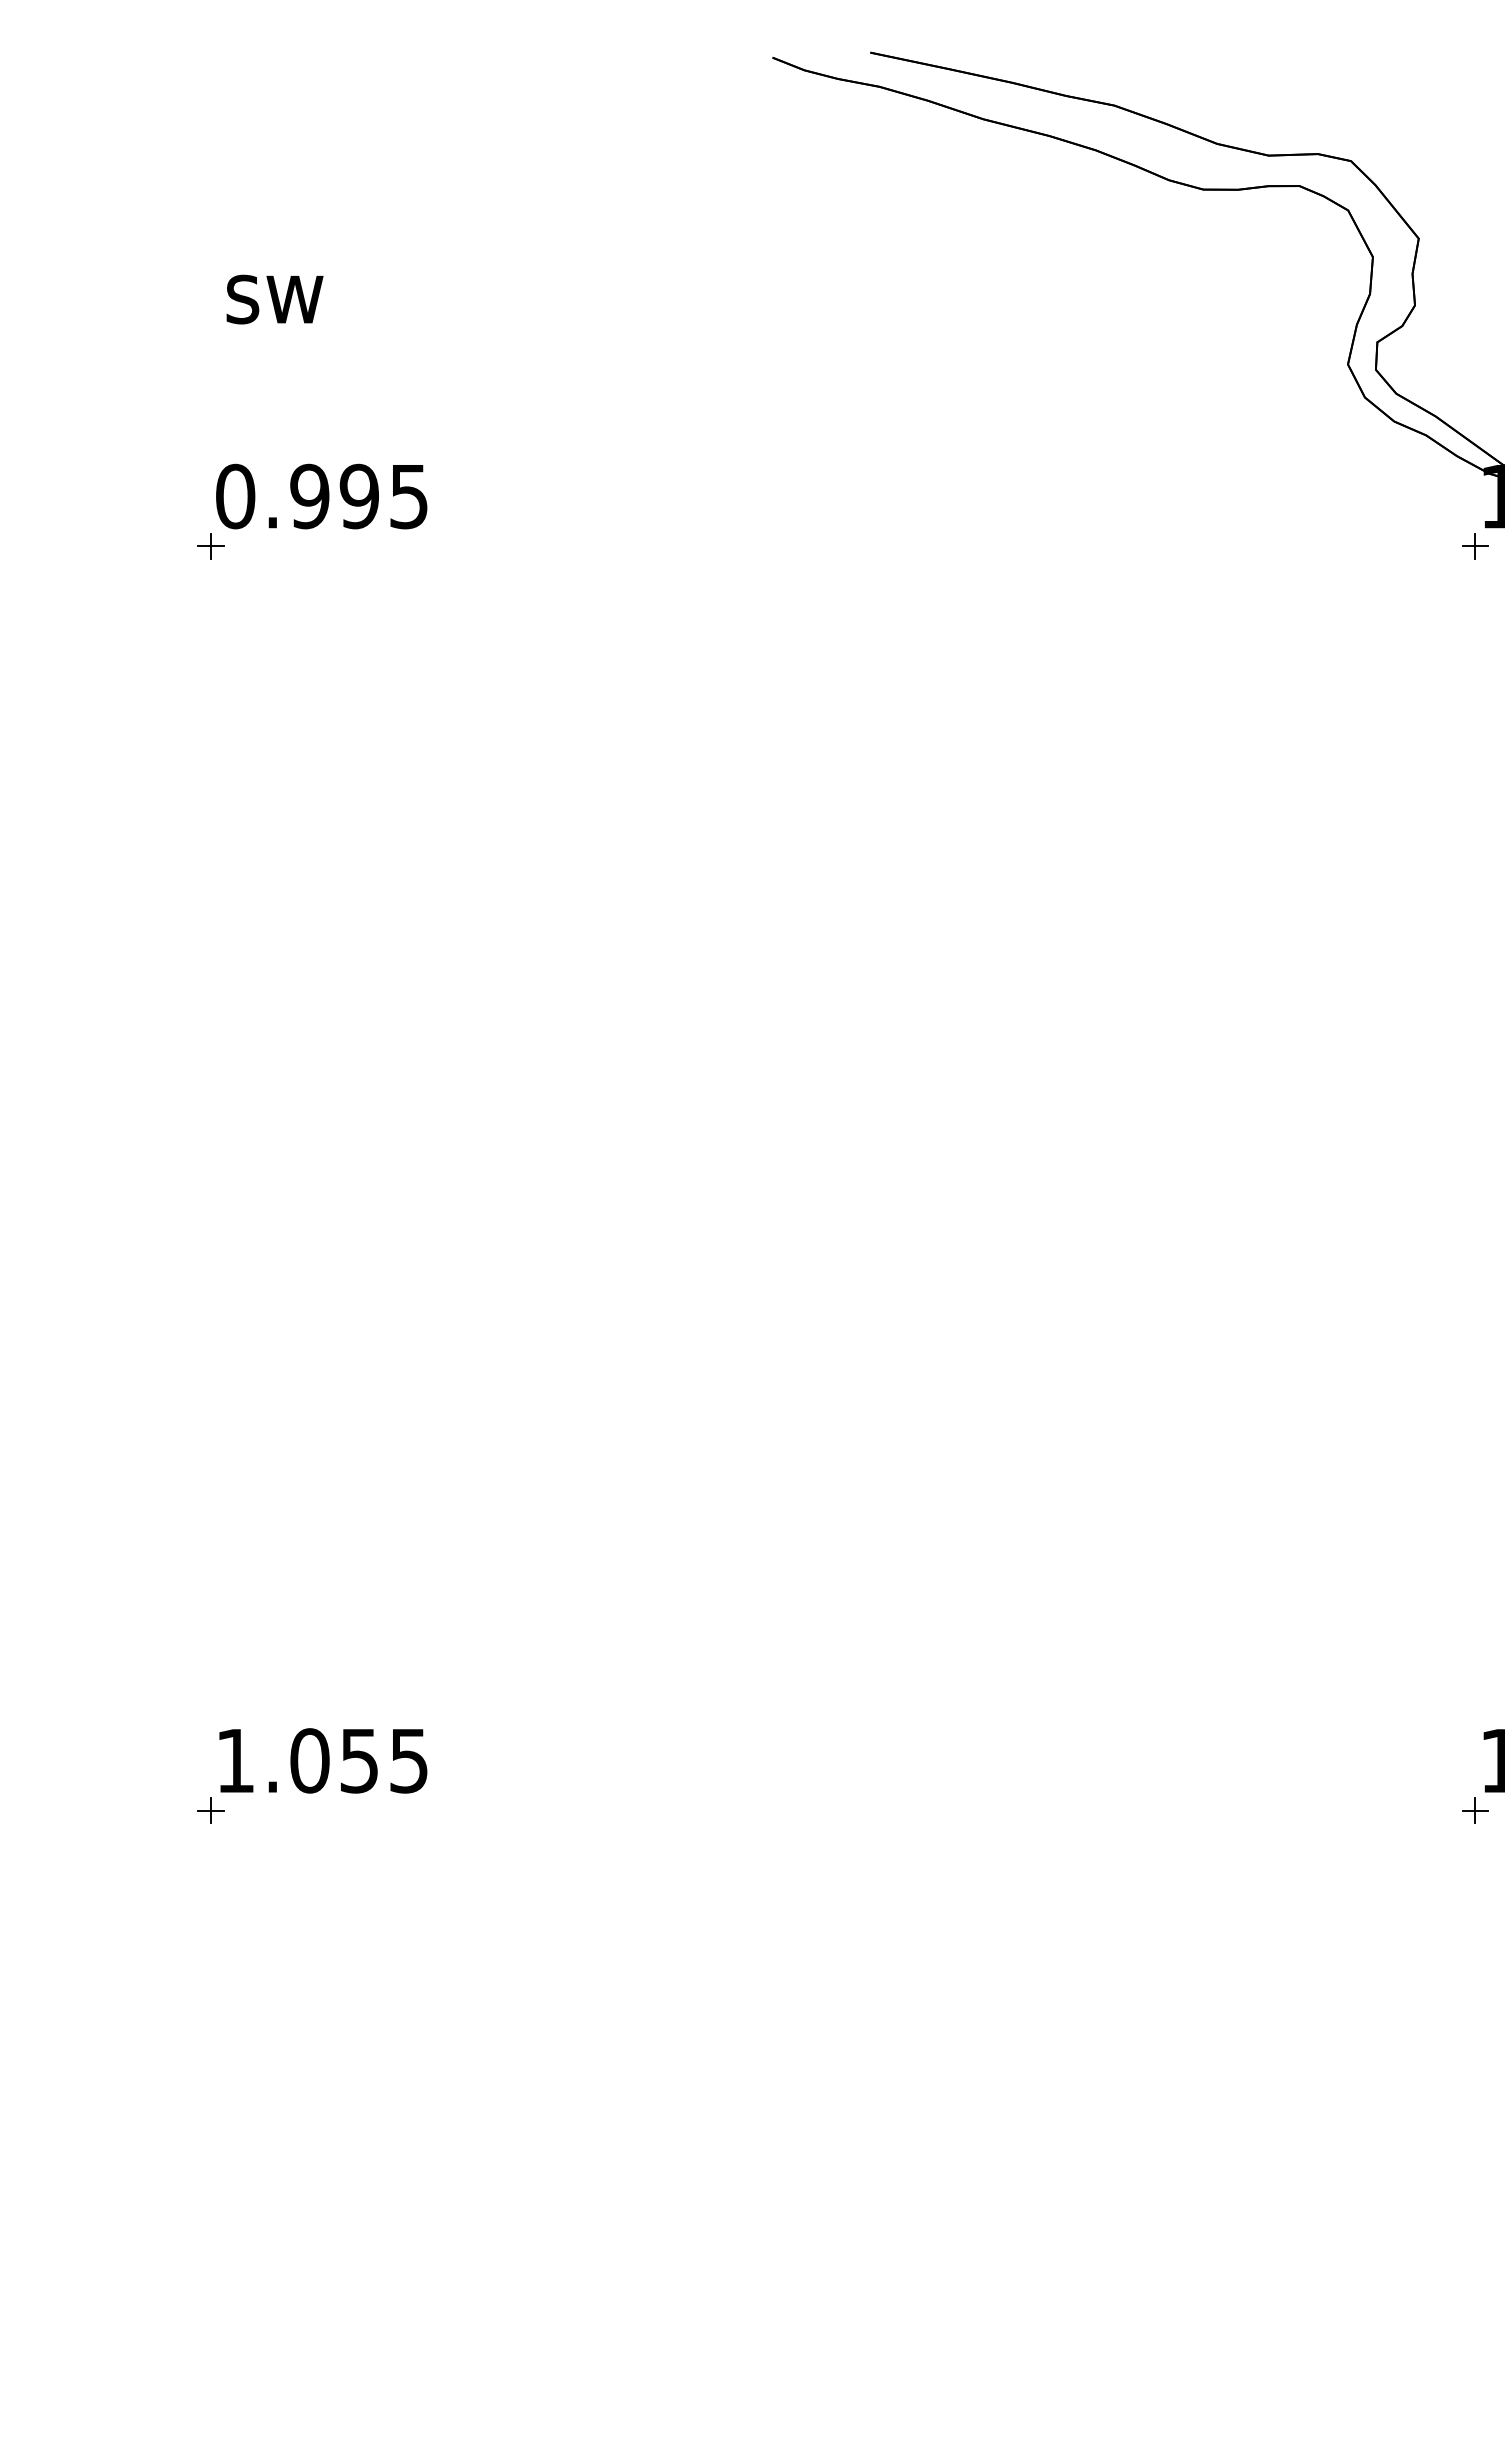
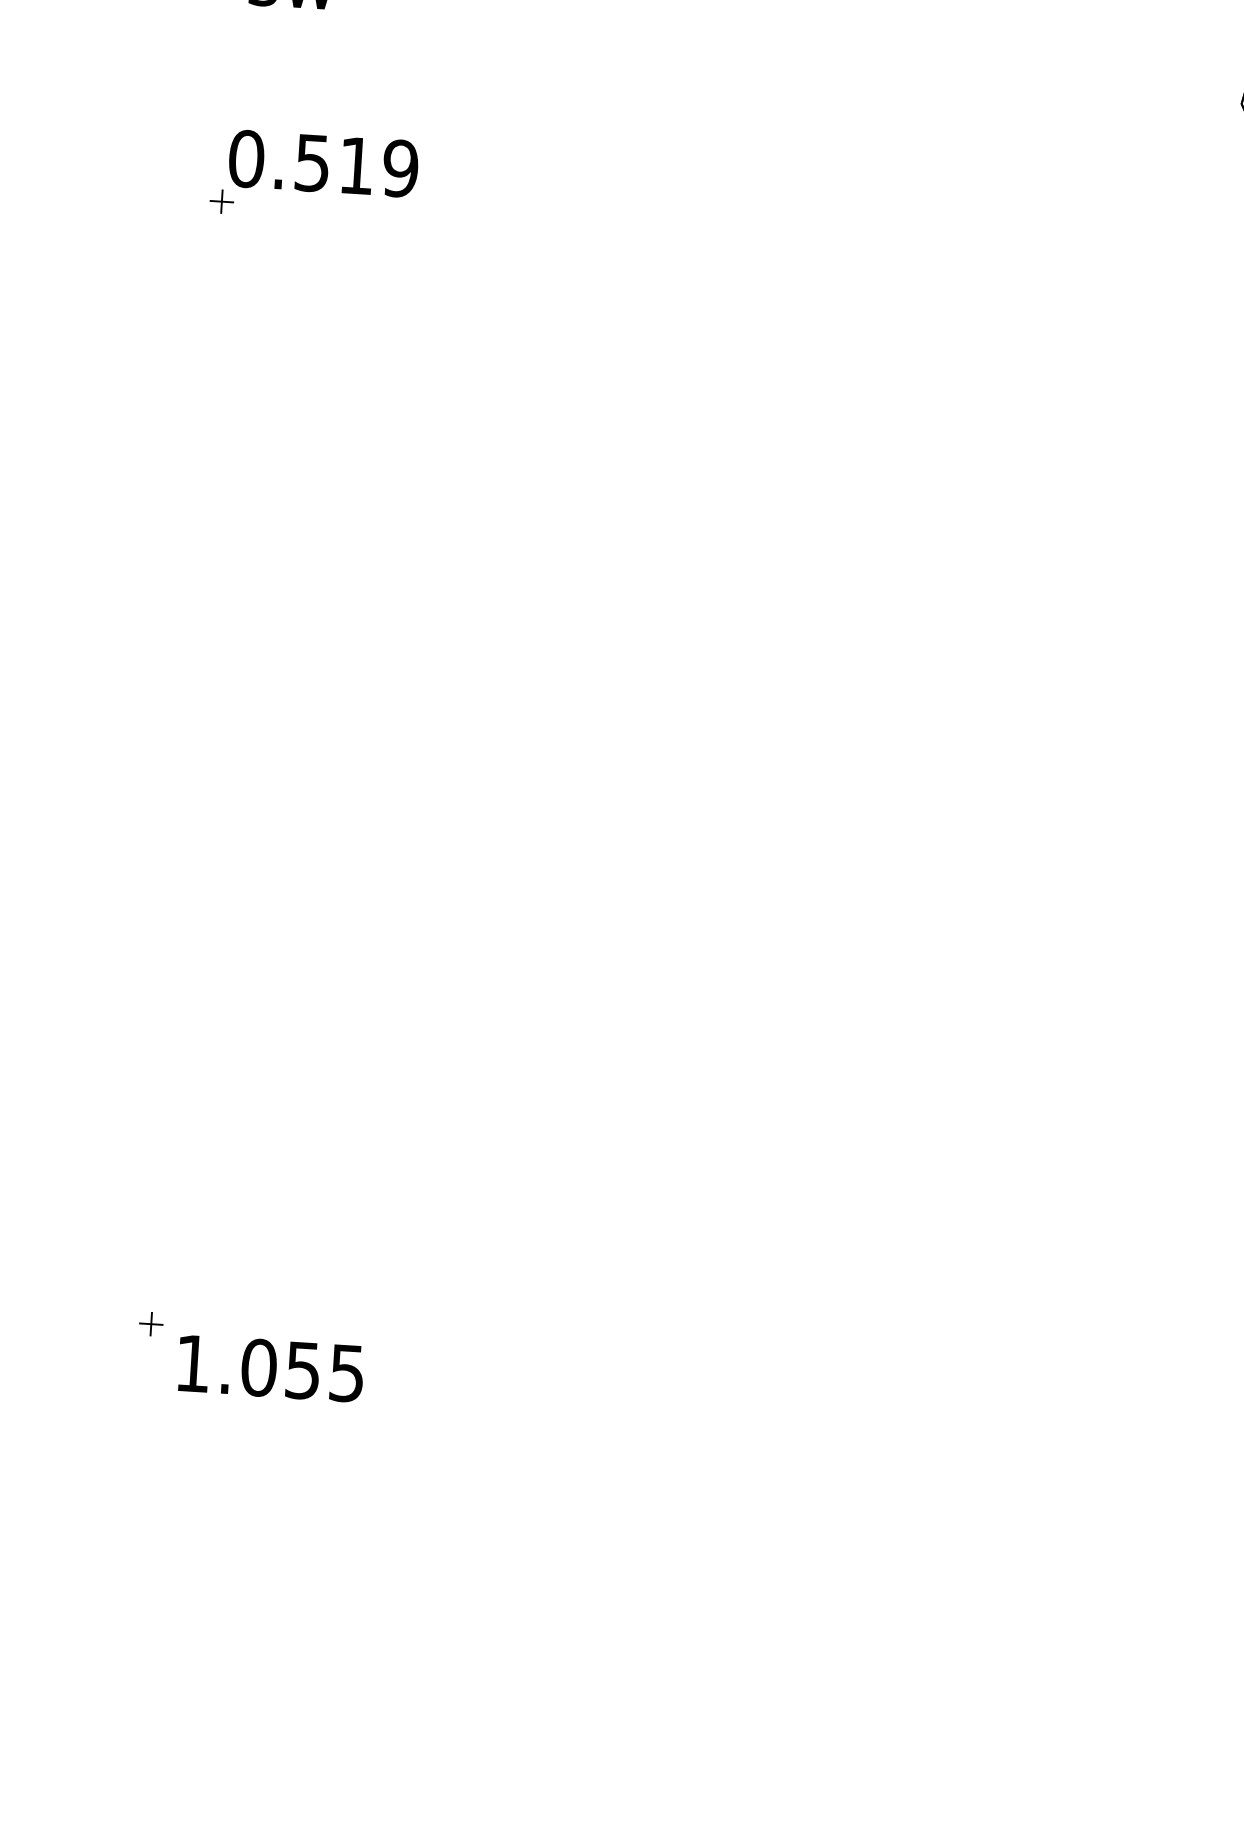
text: (359, 496) -> (356, 165), 0.995 -> 0.519
text: (323, 1760) -> (271, 1368), moved

